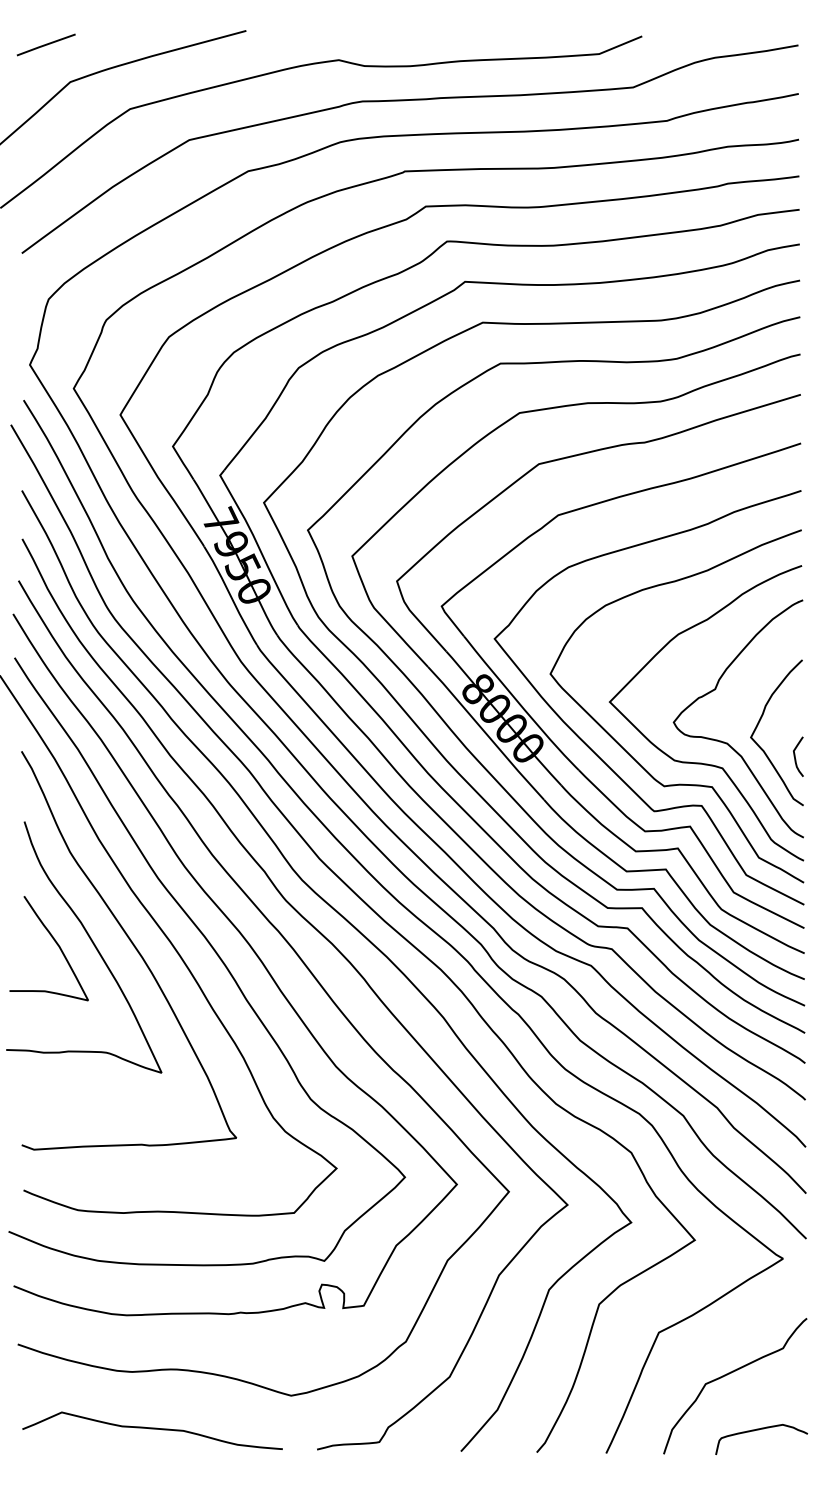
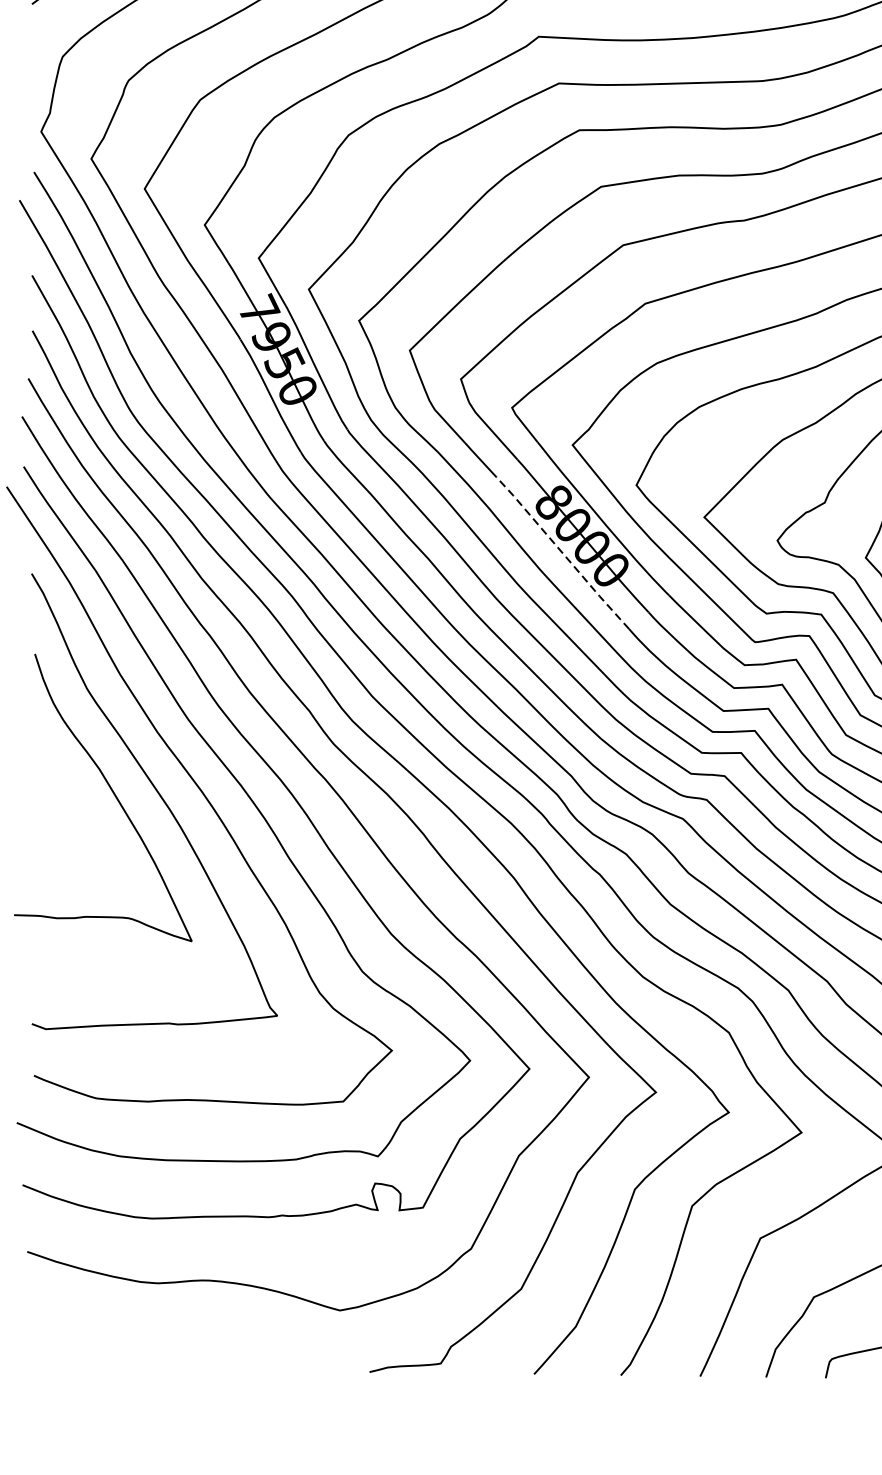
line: (485, 733) -> (562, 553), solid -> dashed
curve: (56, 944) -> (71, 794), removed
curve: (152, 1429) -> (181, 1349), removed

